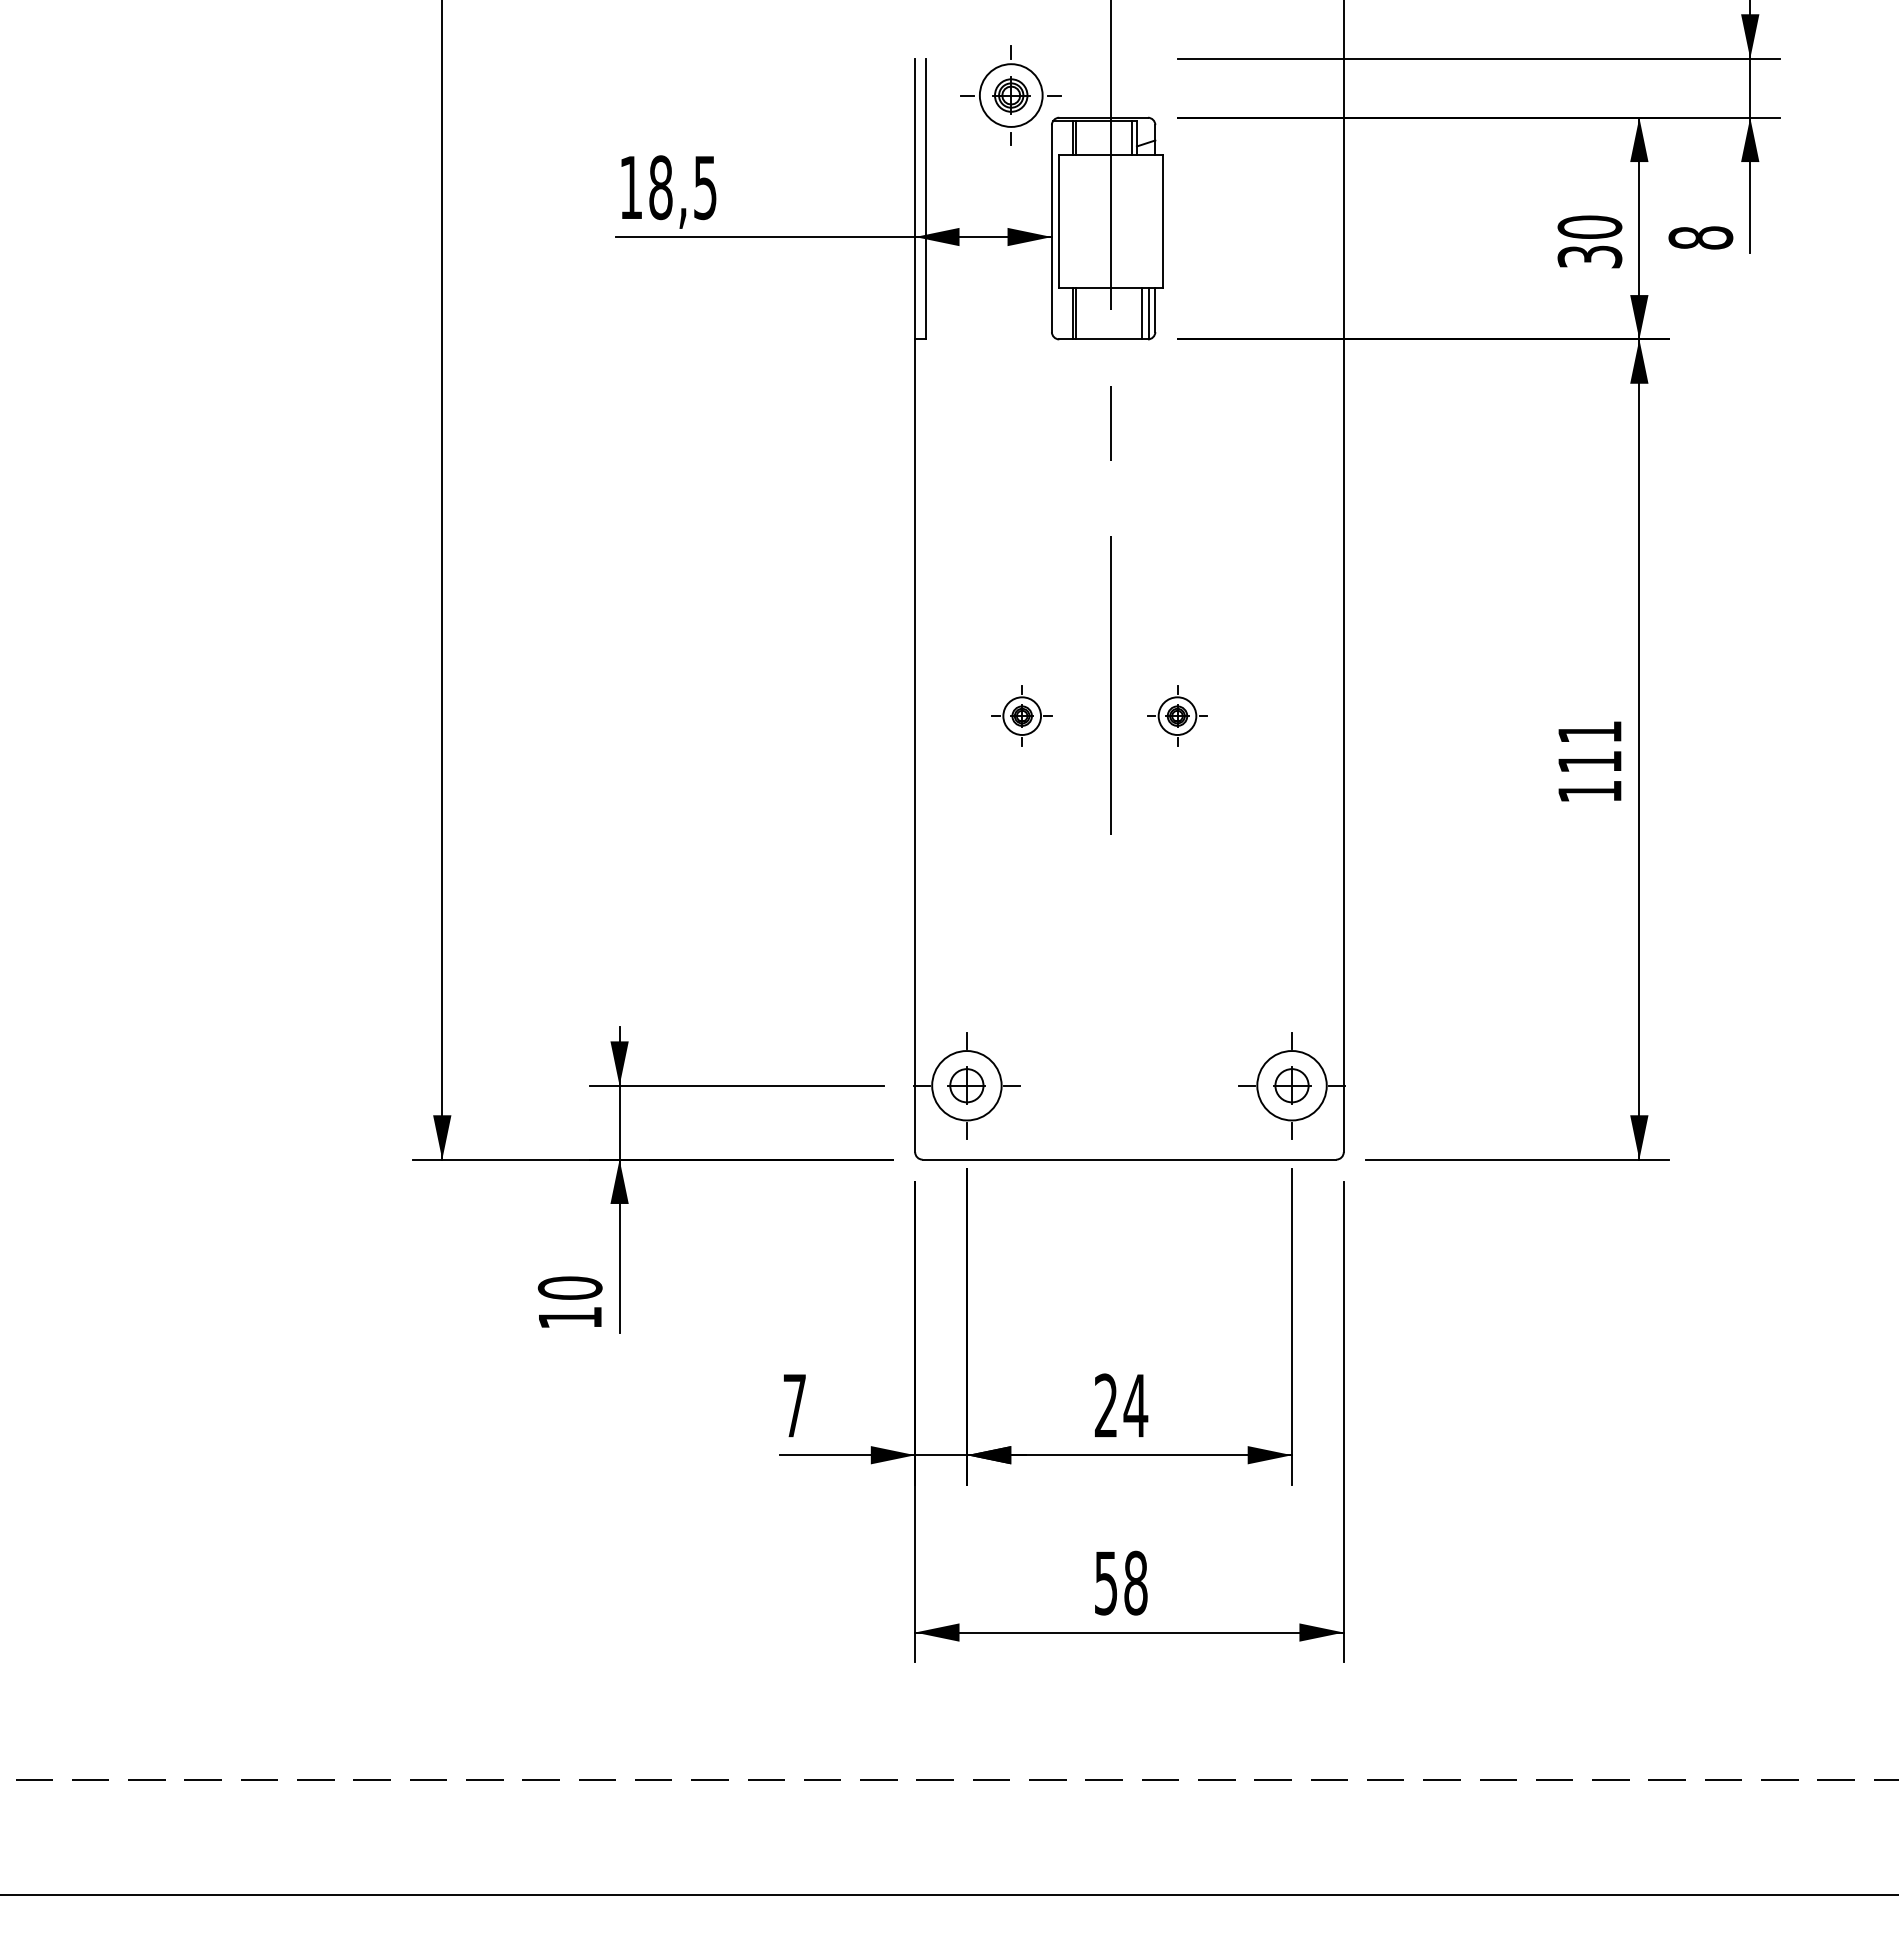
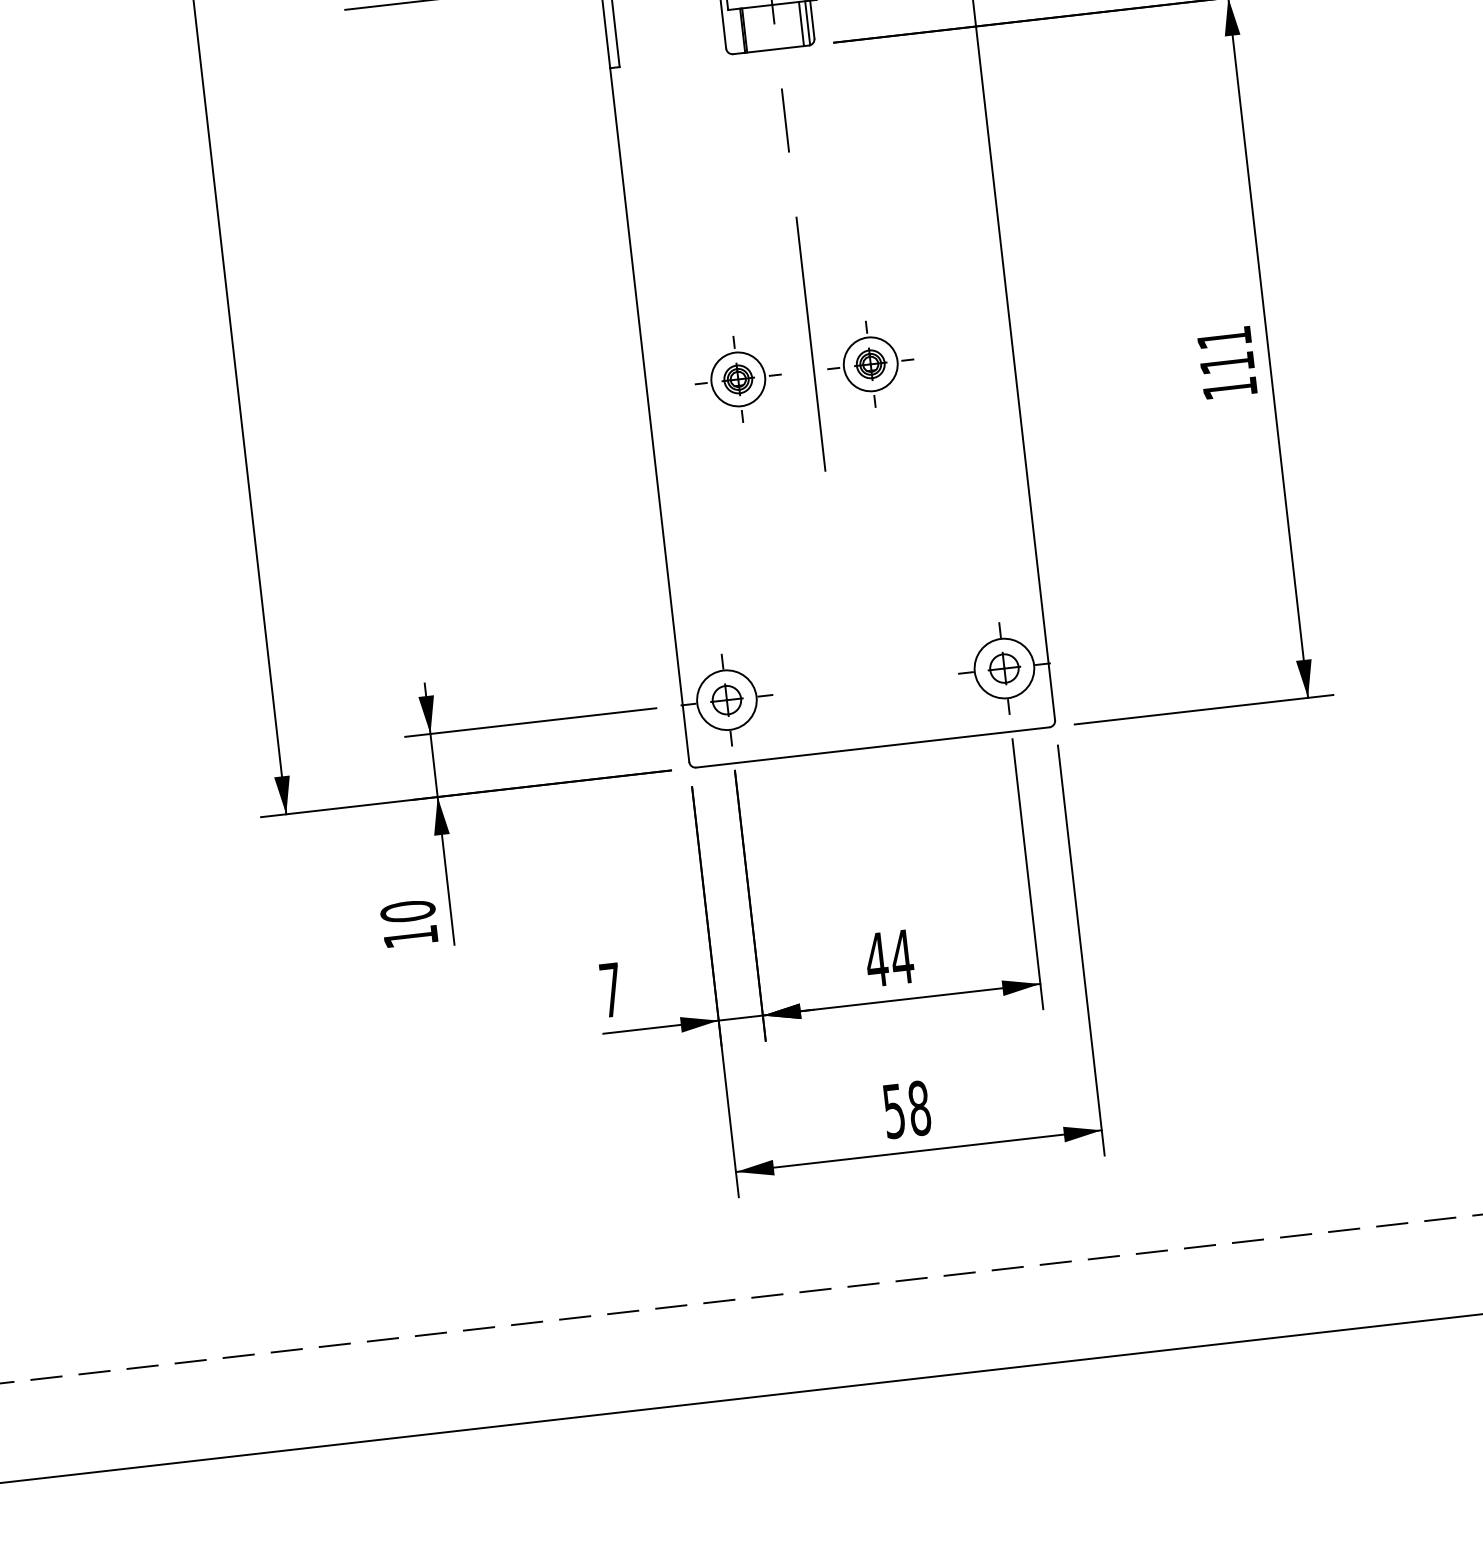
part: (1021, 715) -> (737, 378), size x1.67
part: (1177, 715) -> (870, 363), size x1.67
text: (1105, 1405) -> (876, 959), 24 -> 44

